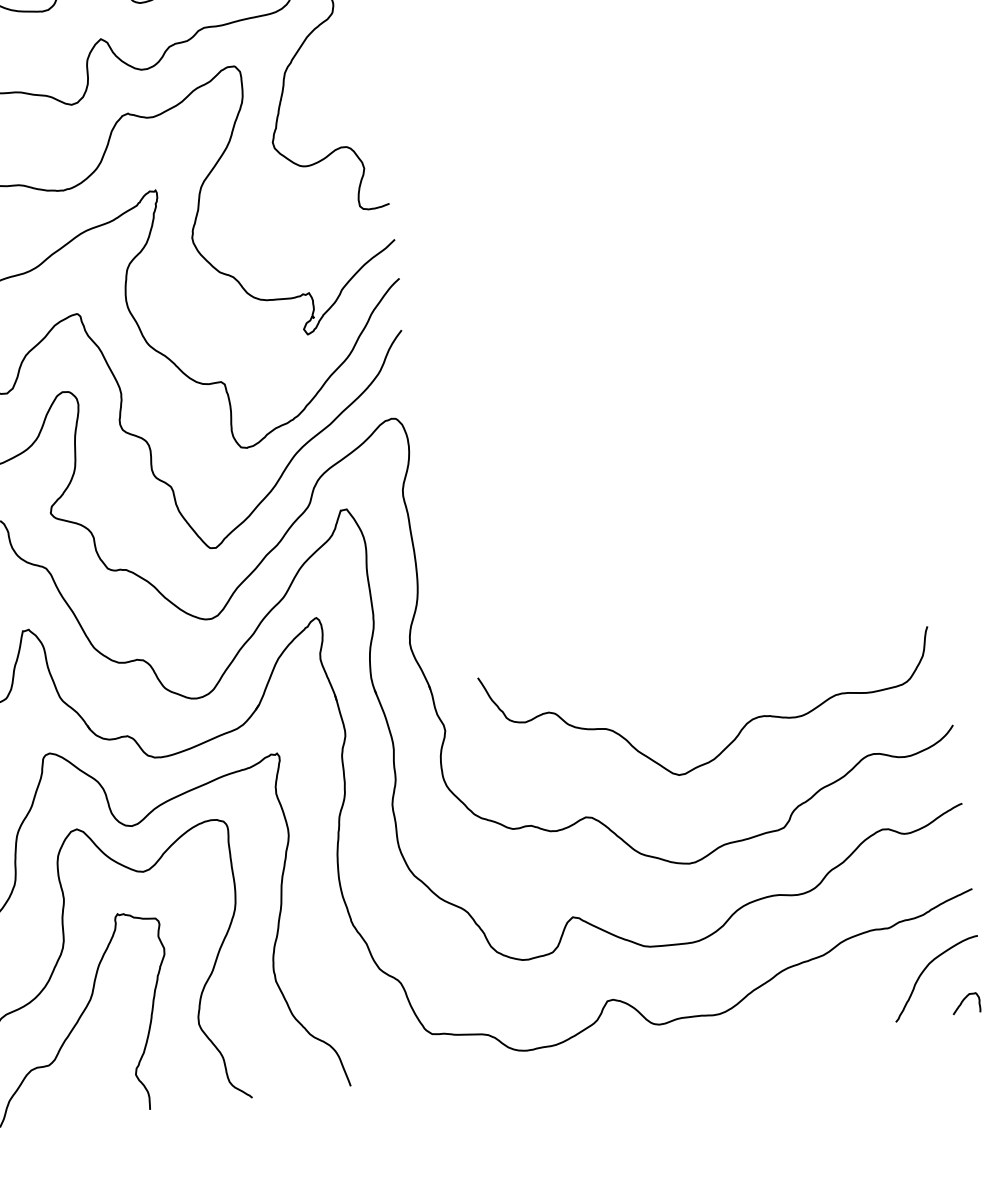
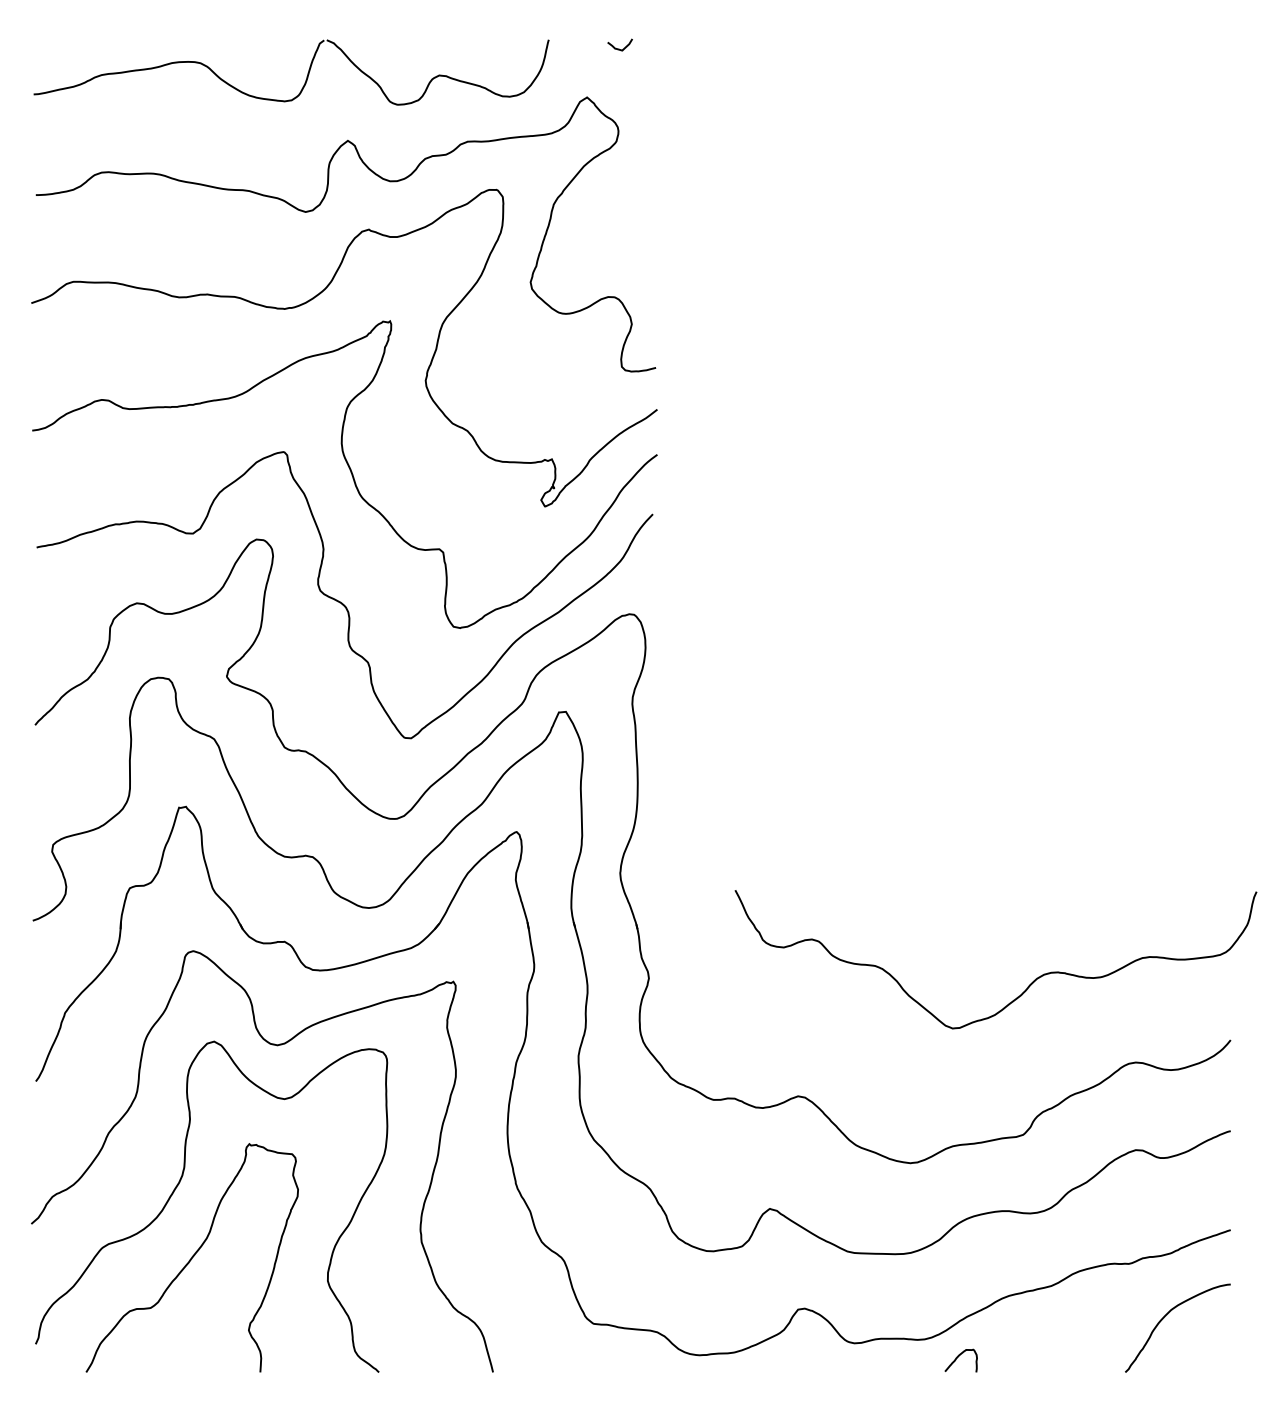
curve: (739, 731) -> (1027, 986), moved
curve: (963, 1001) -> (958, 1357), moved

